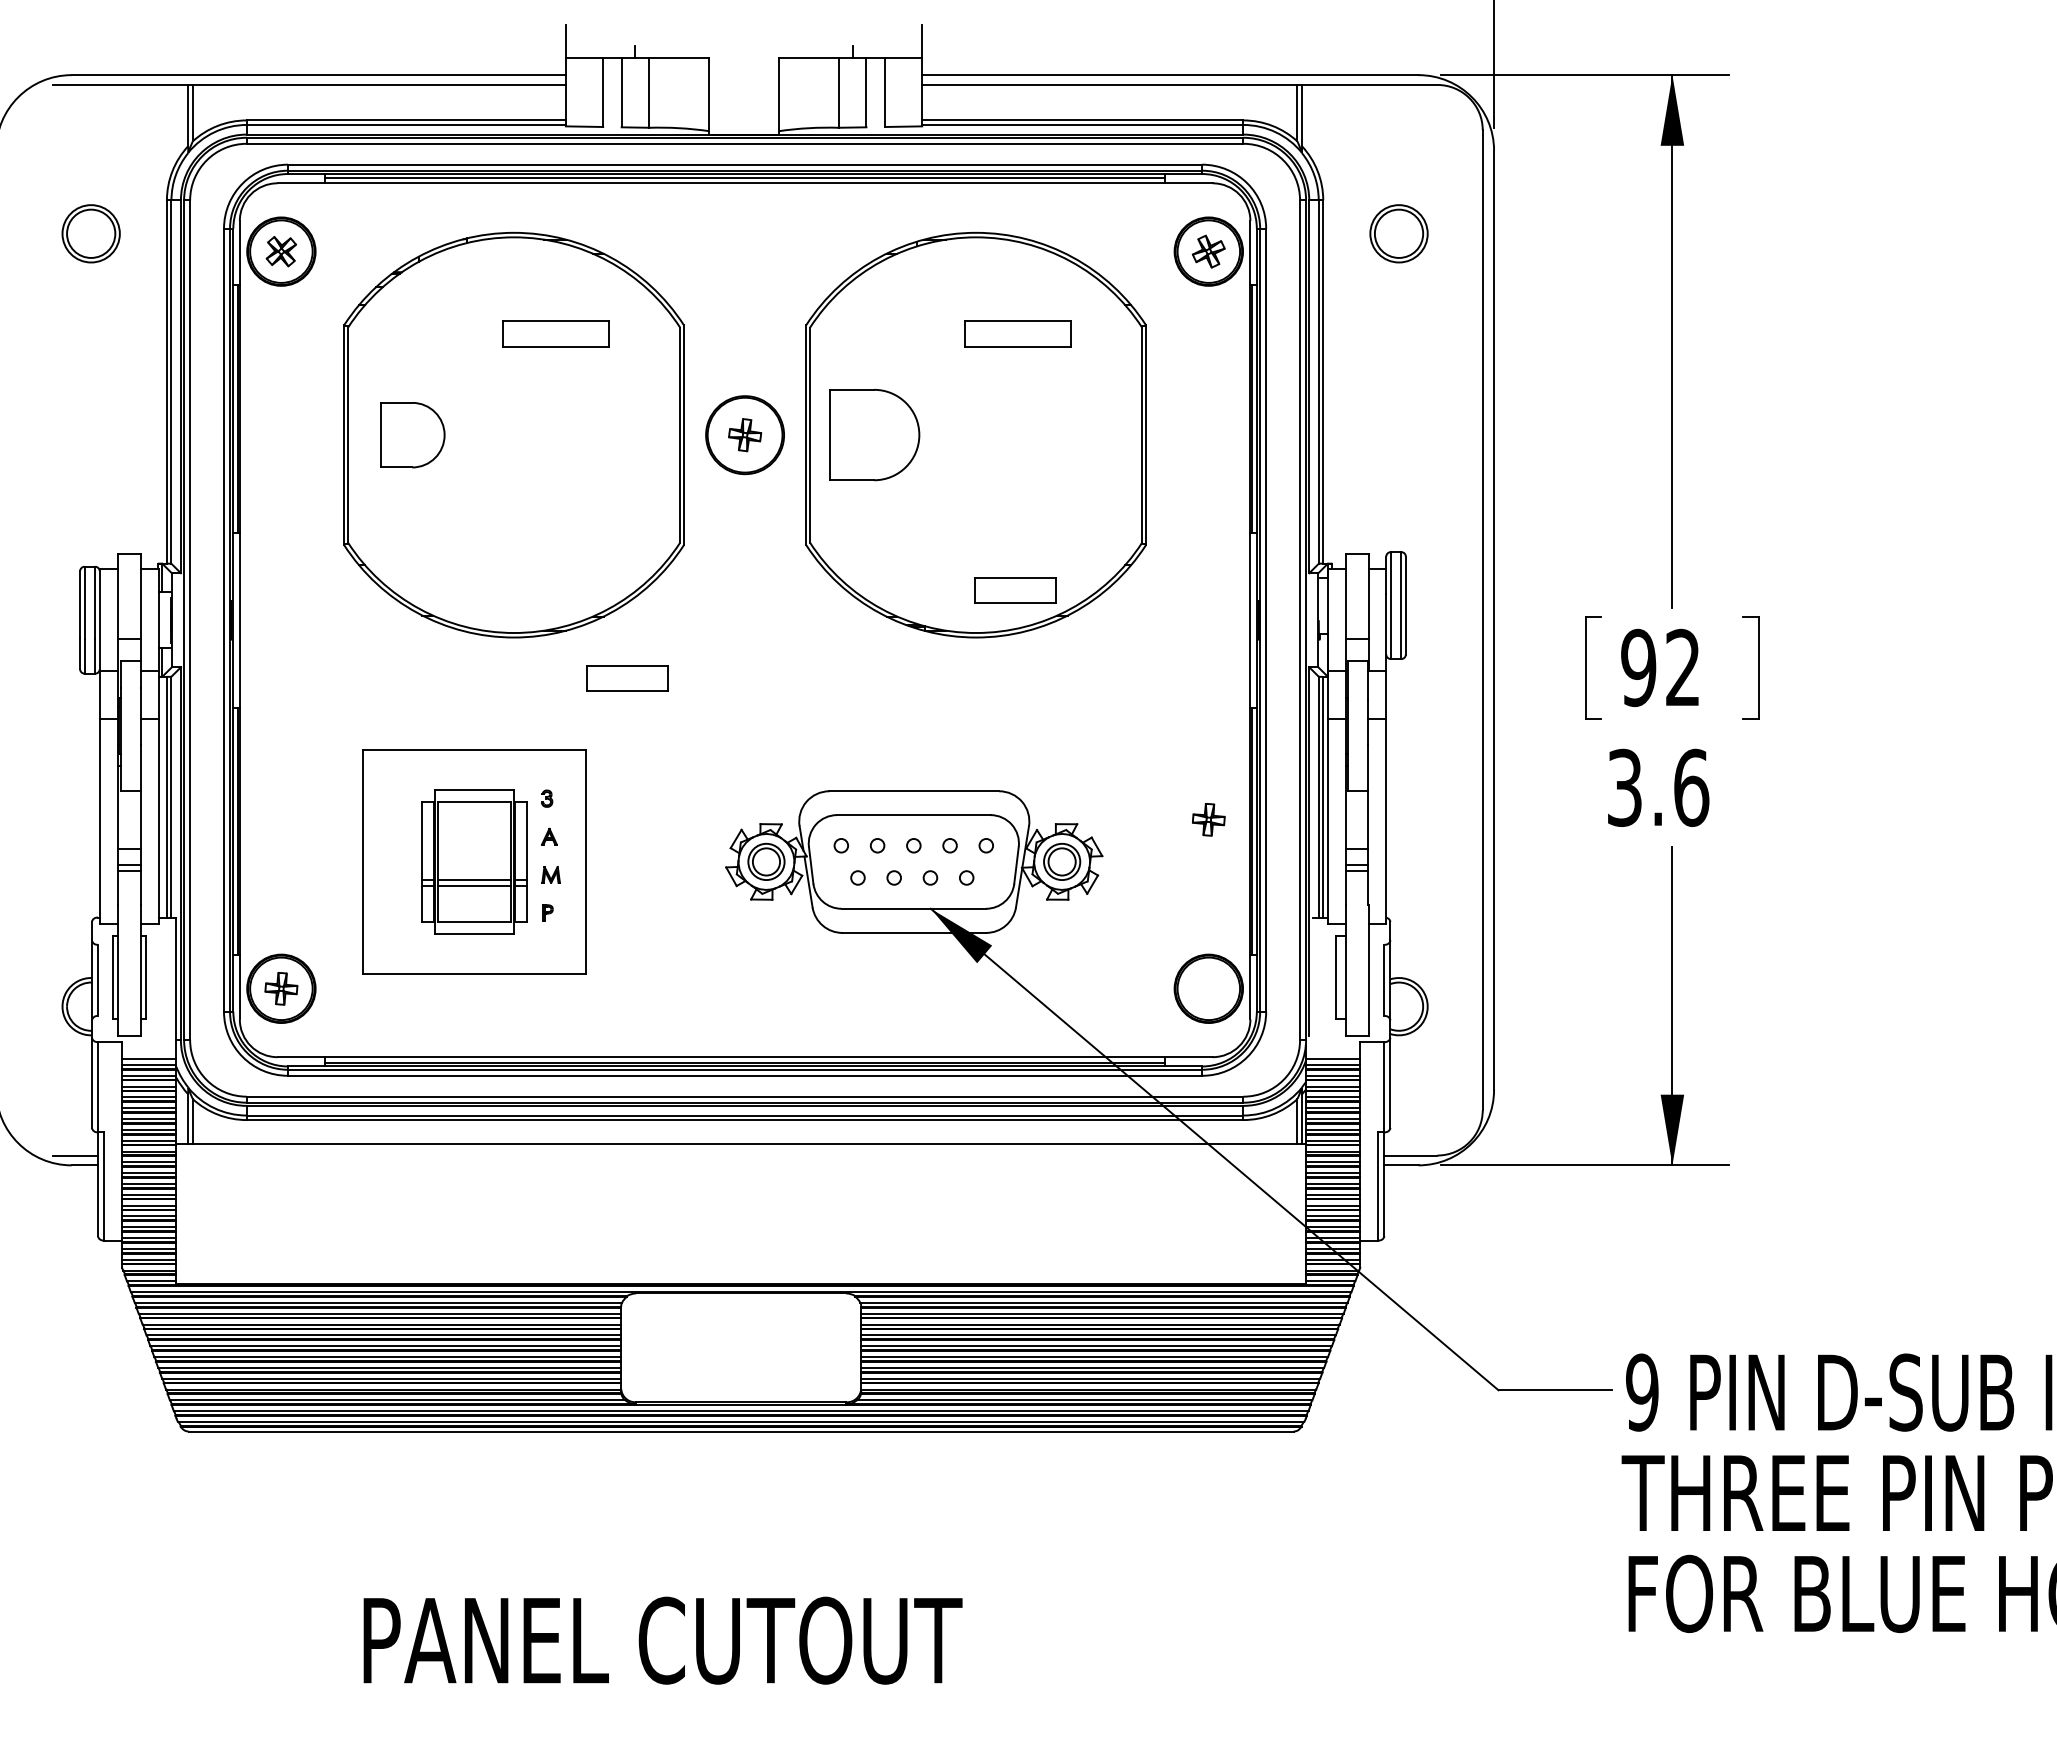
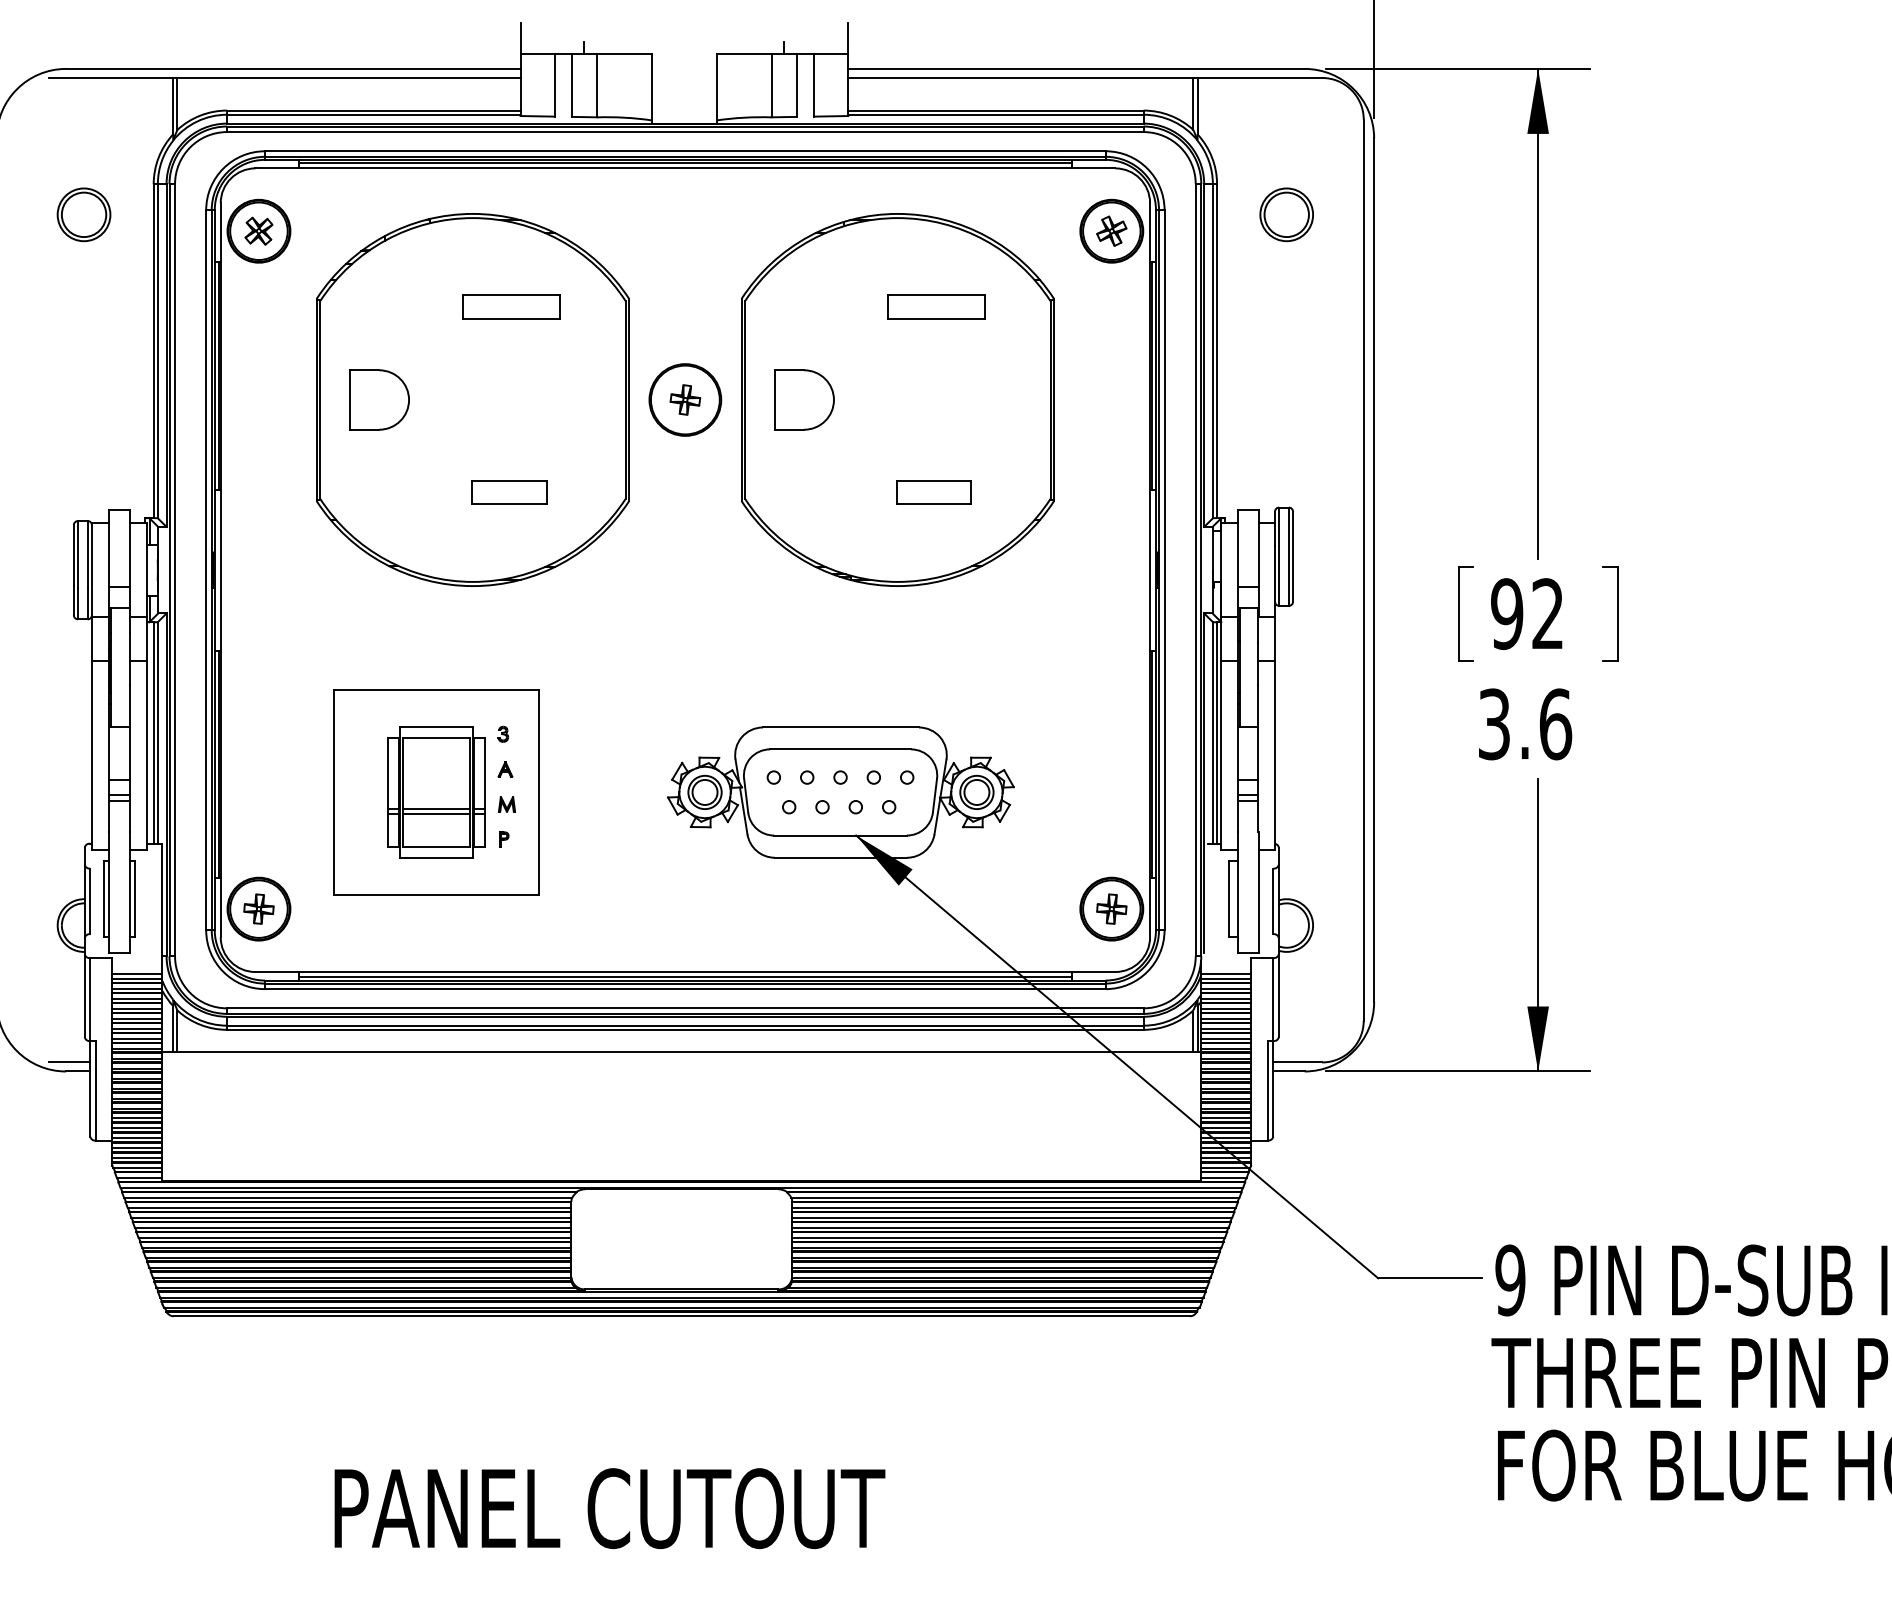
part: (874, 435) -> (804, 400), size x0.71
part: (1015, 590) -> (934, 492), moved
part: (627, 678) -> (509, 492), moved
part: (1208, 819) -> (1111, 908), moved

